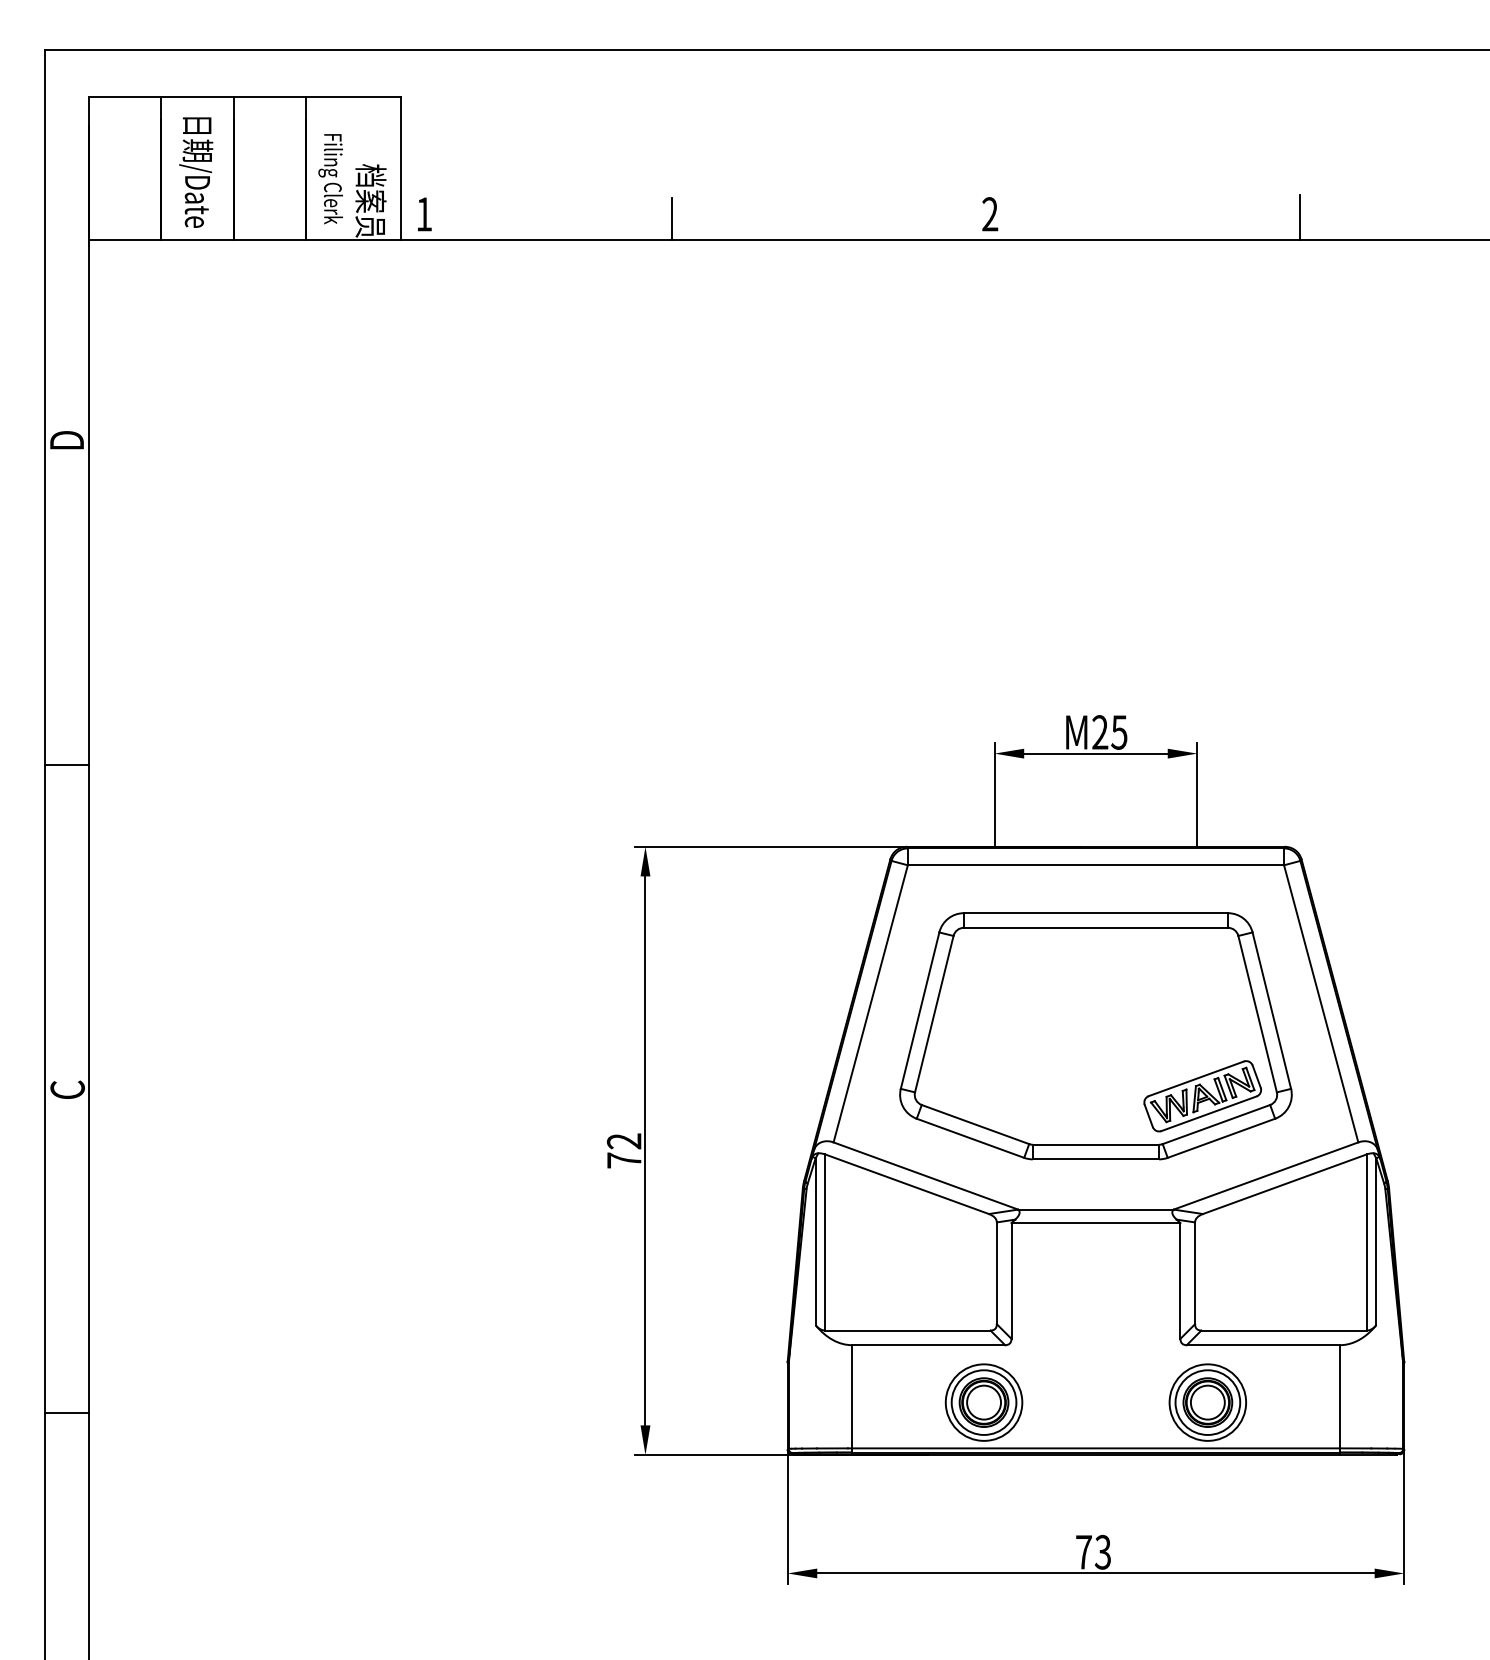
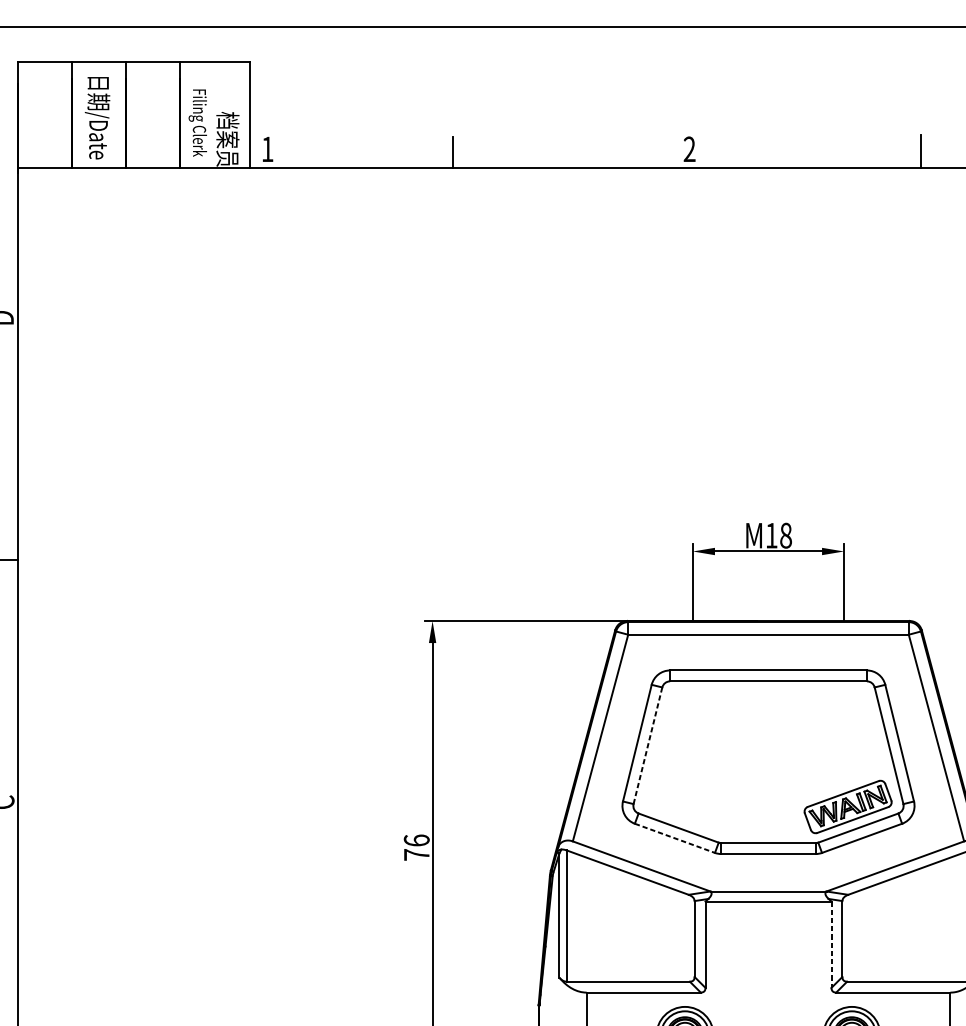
text: (1109, 732) -> (778, 535), M25 -> M18
line: (934, 1014) -> (648, 746), solid -> dashed
line: (970, 1138) -> (674, 838), solid -> dashed
text: (623, 1141) -> (416, 840), 72 -> 76
line: (1180, 1280) -> (831, 944), solid -> dashed

